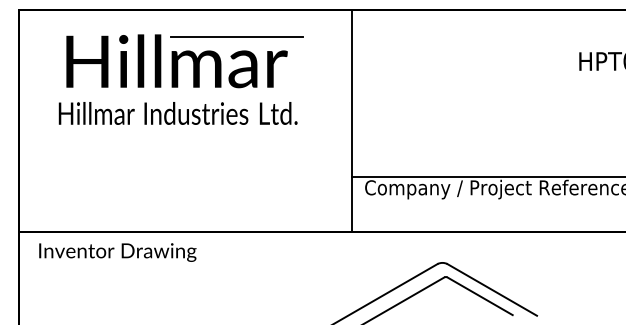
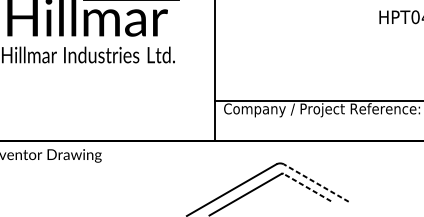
line: (492, 289) -> (316, 182), solid -> dashed
line: (479, 296) -> (307, 187), solid -> dashed

